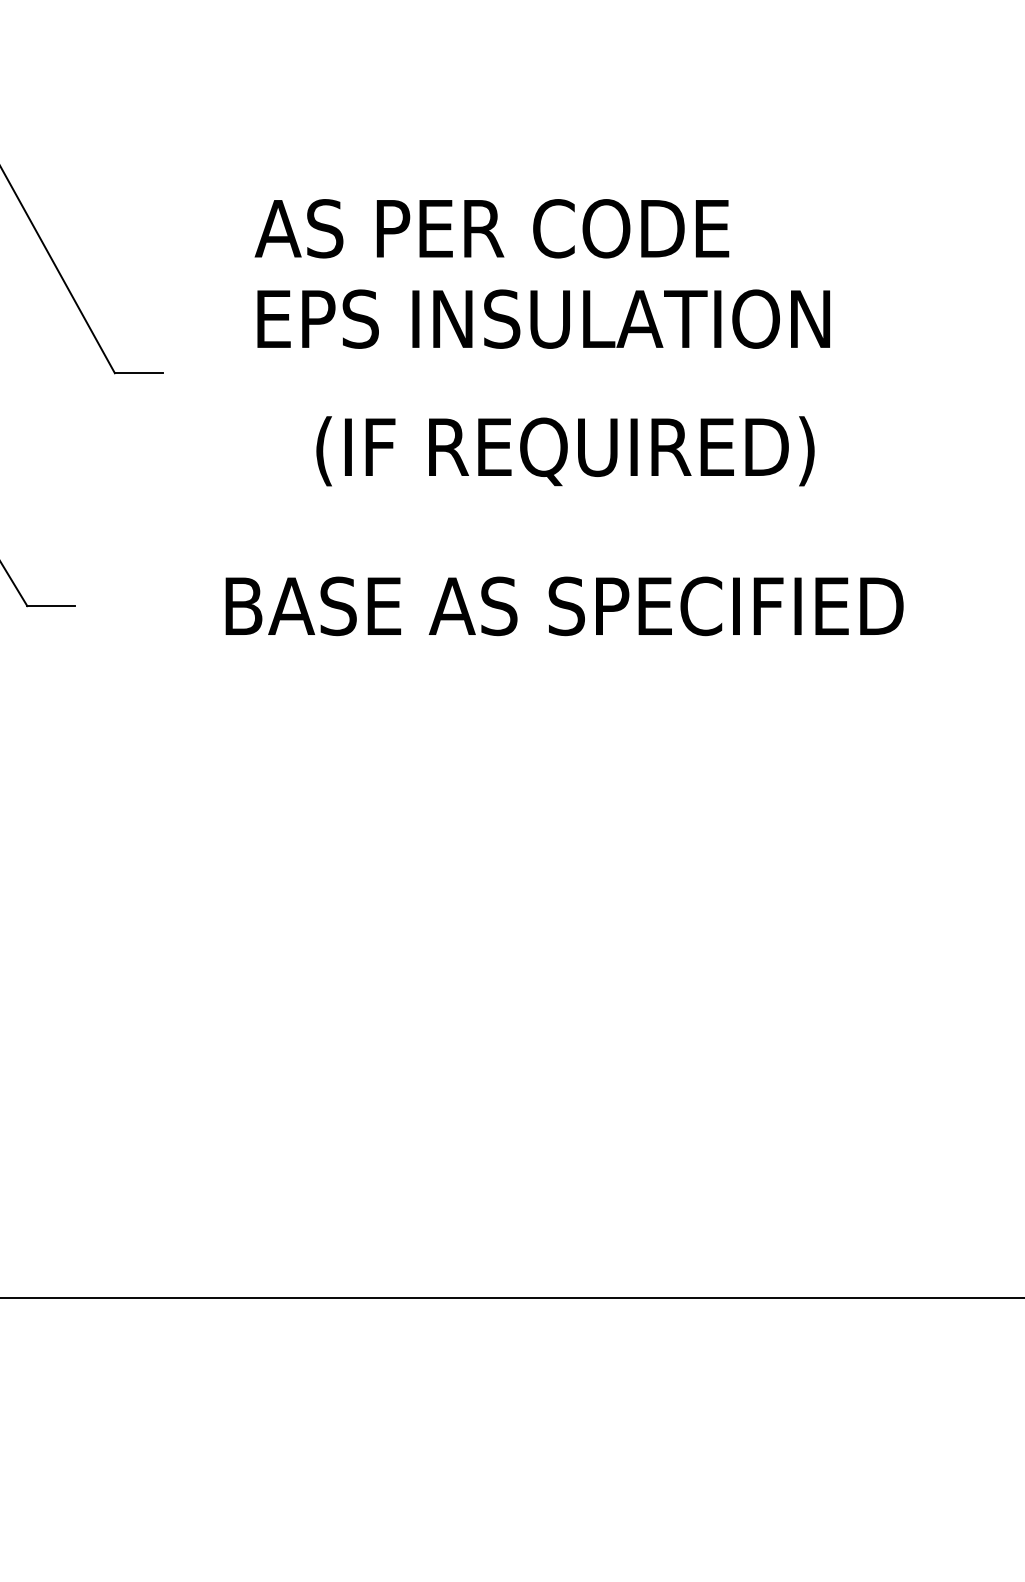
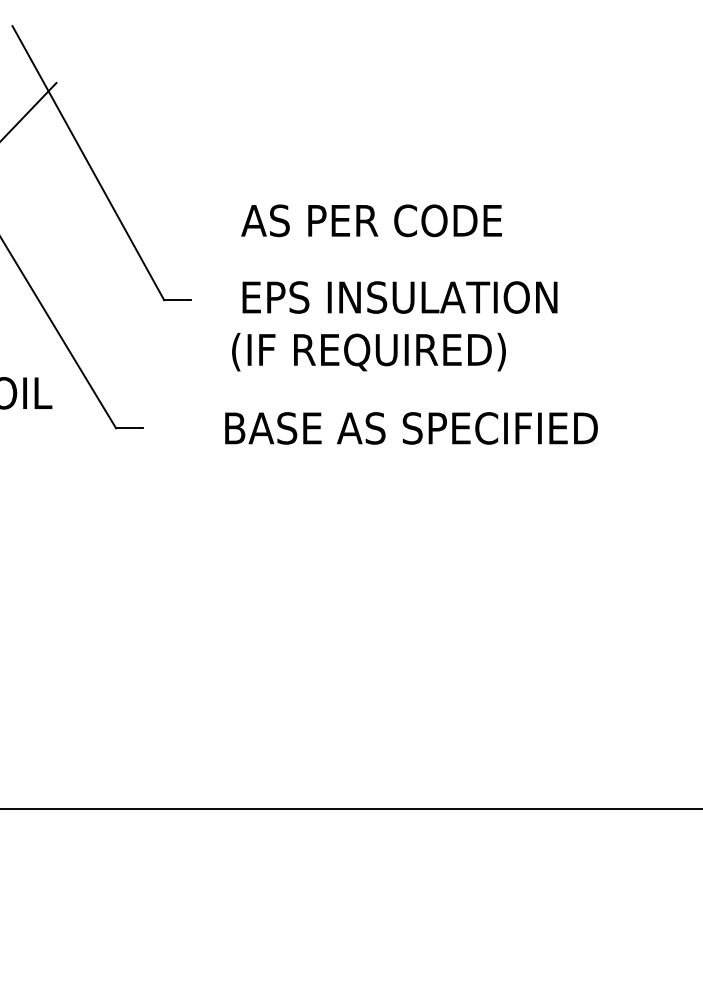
text: (542, 319) -> (399, 297), moved
text: (564, 451) -> (368, 352), moved

